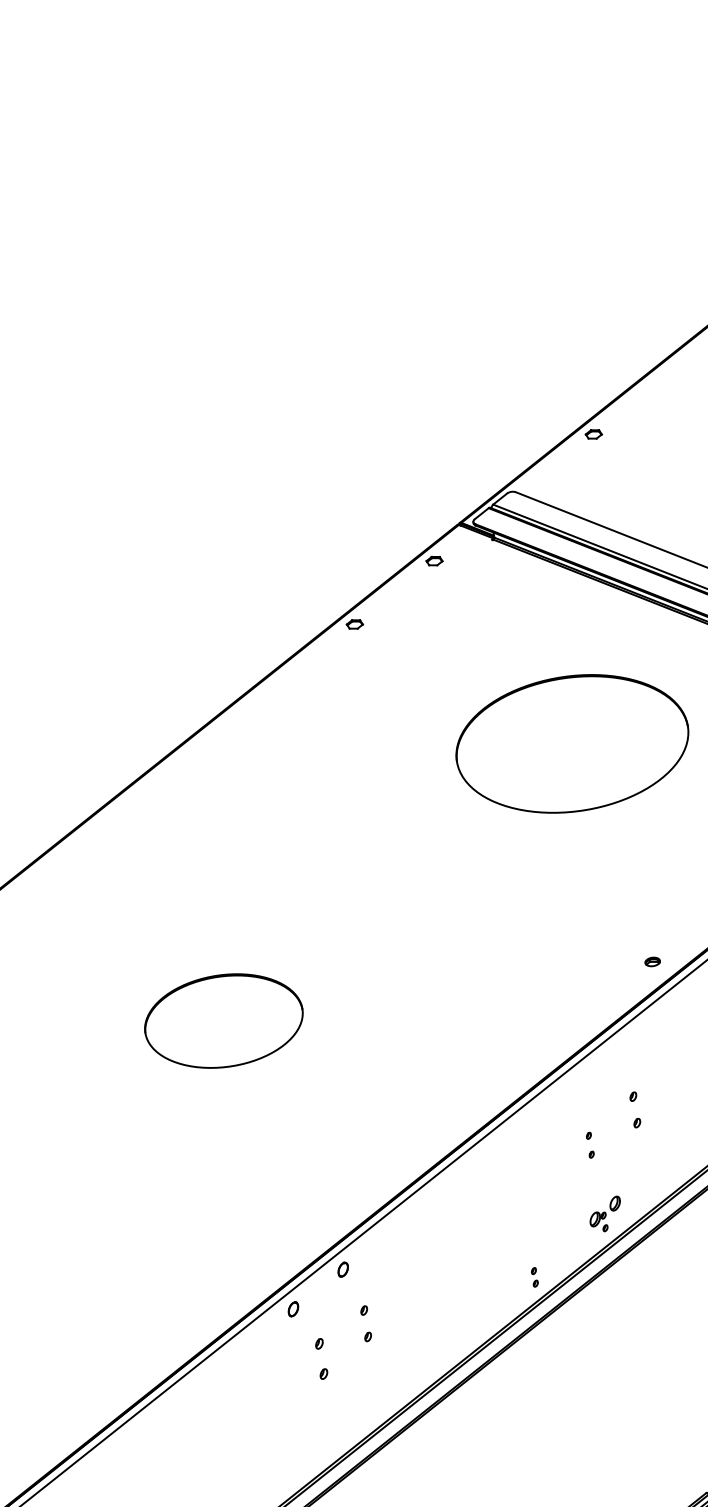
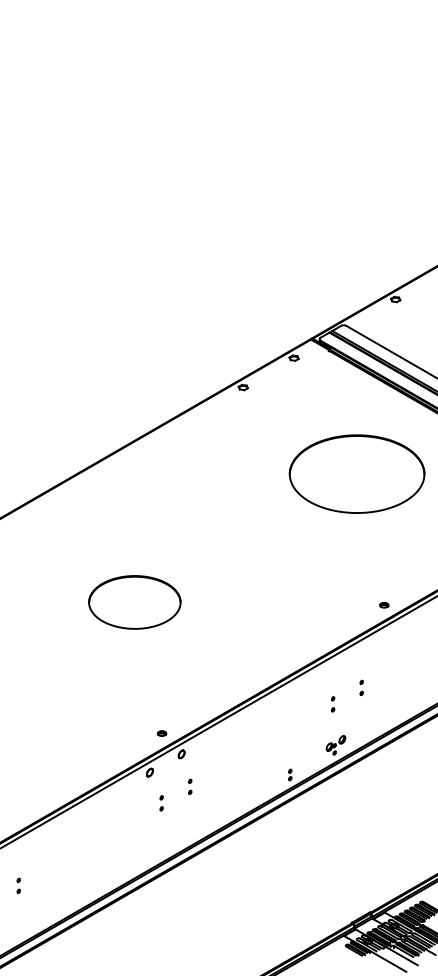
part: (634, 1108) -> (361, 687), size x0.71
part: (303, 1239) -> (161, 733), added
part: (366, 1322) -> (190, 786), size x0.71
part: (321, 1359) -> (161, 803), size x0.62

